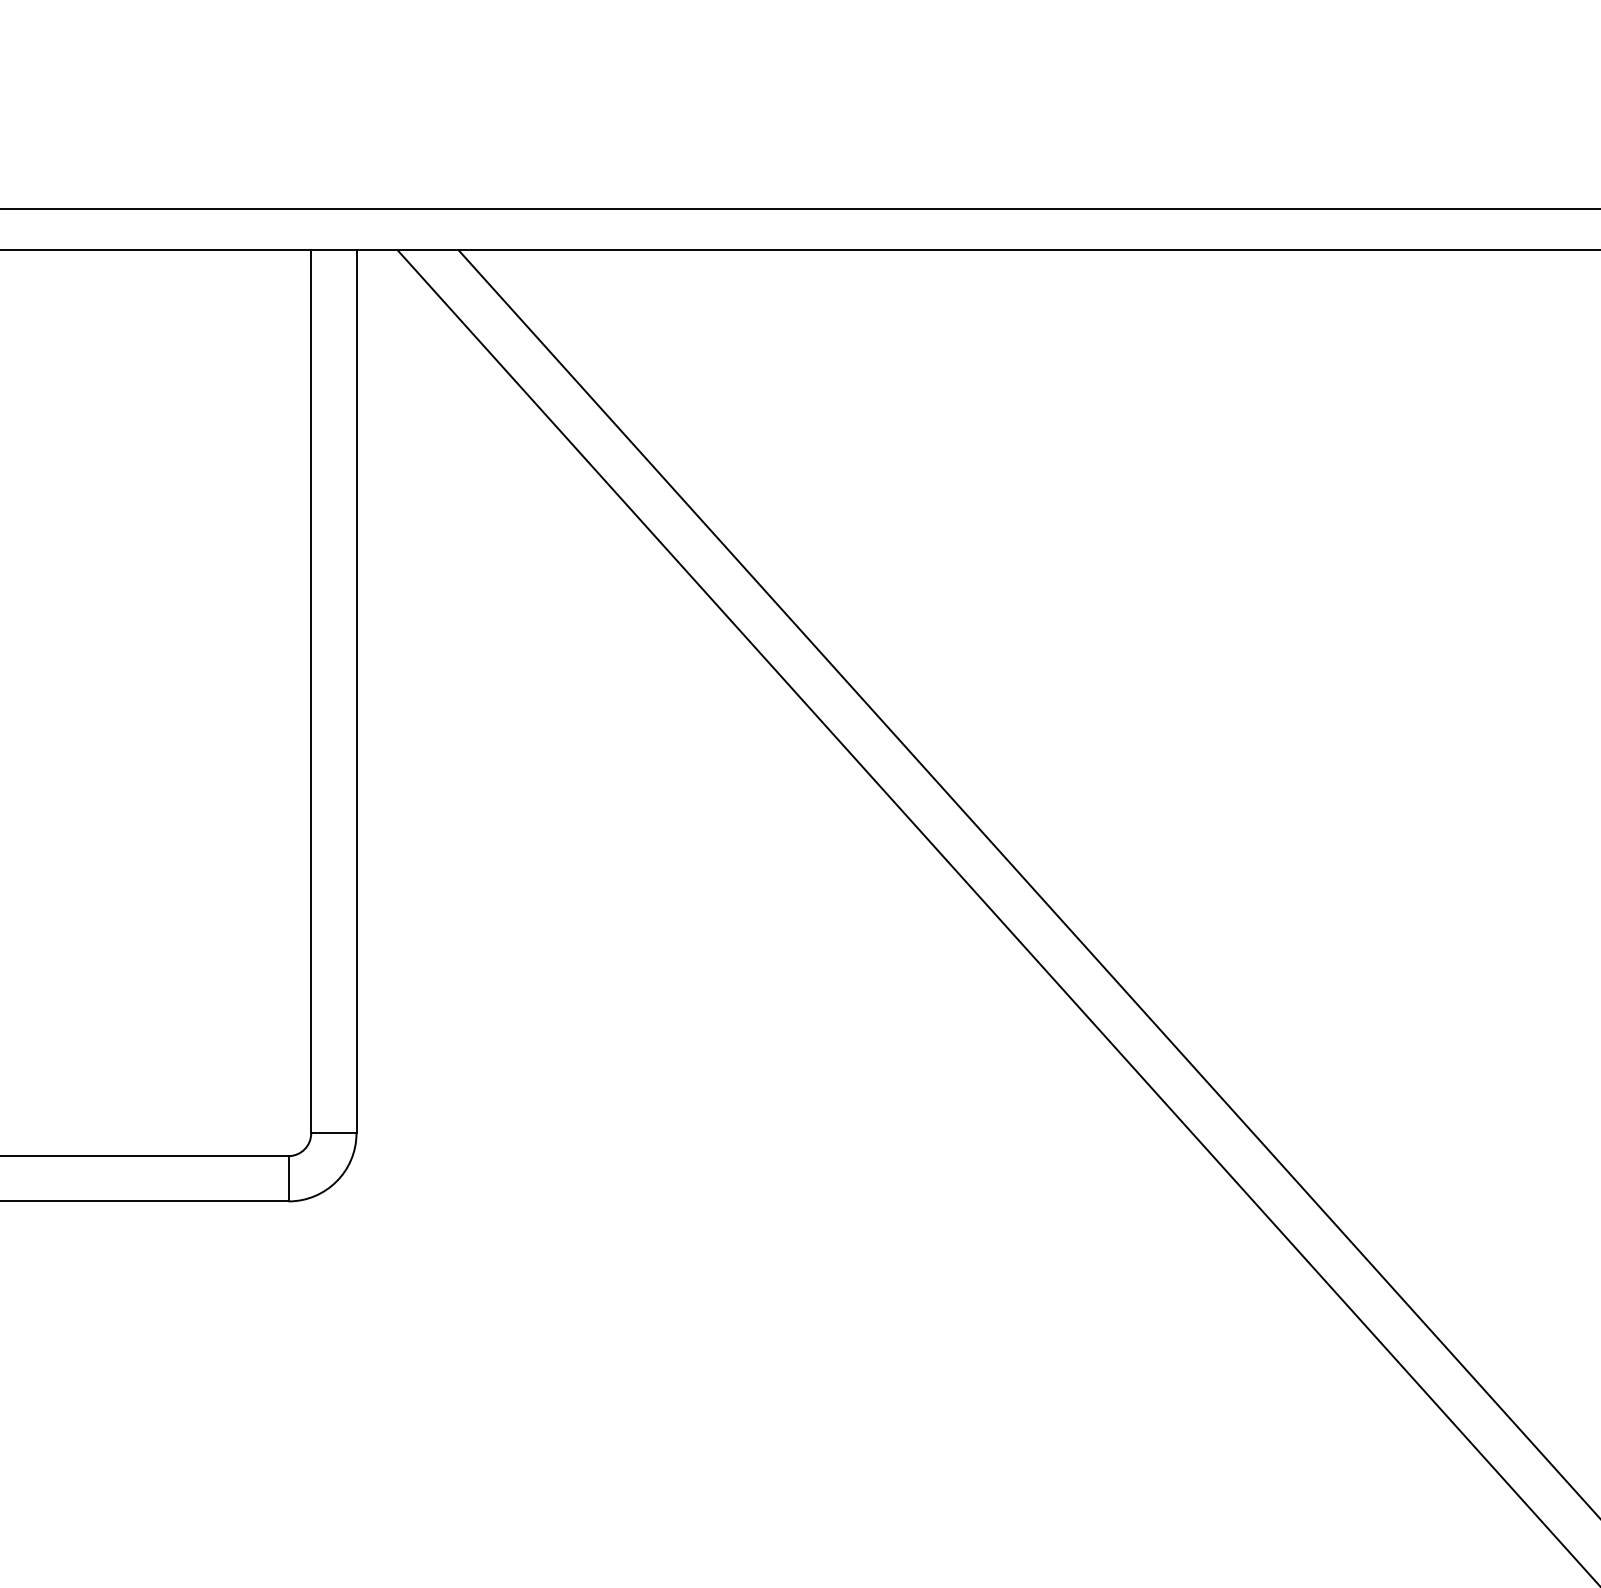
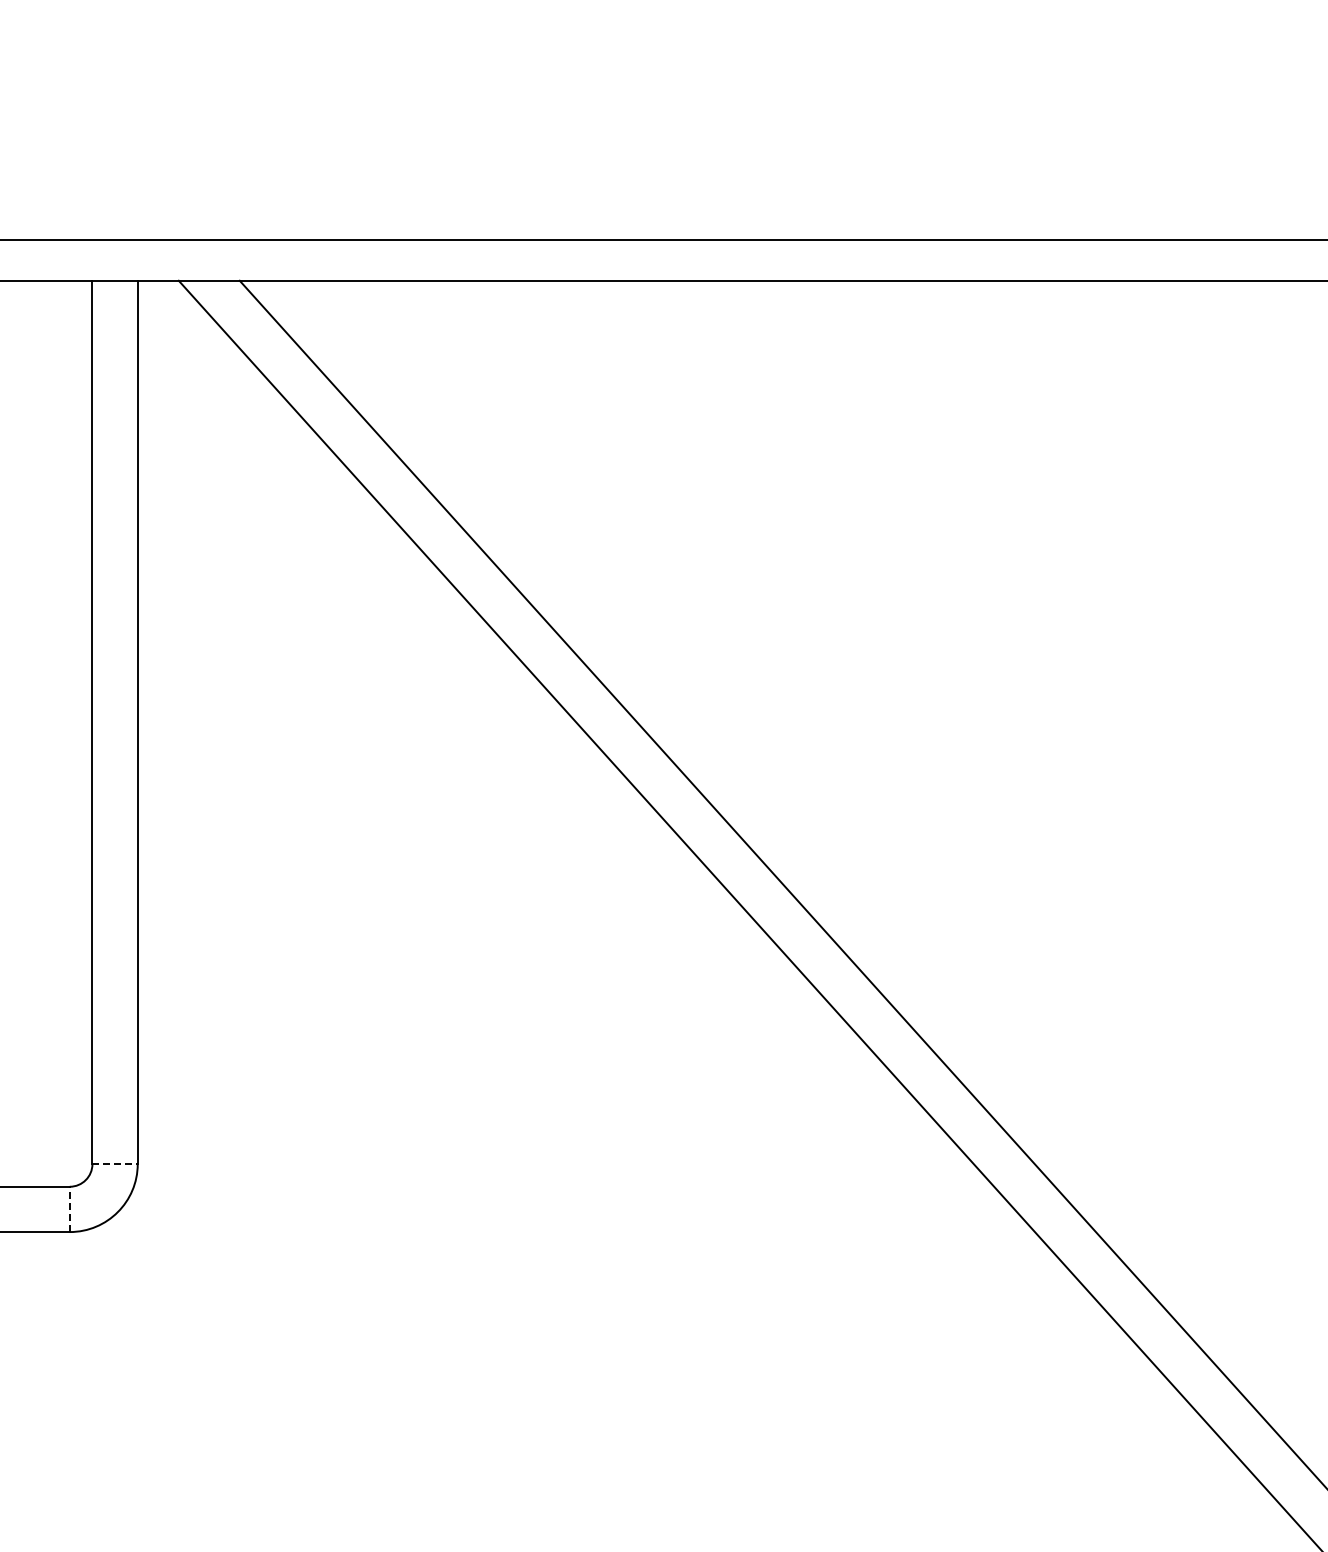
line: (333, 1133) -> (114, 1164), solid -> dashed
line: (288, 1178) -> (69, 1209), solid -> dashed

